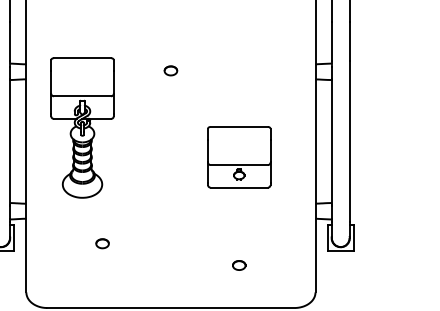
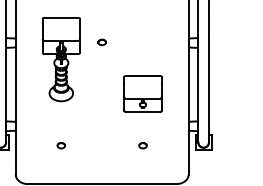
part: (81, 127) -> (60, 59), moved
part: (238, 265) -> (142, 145), moved

